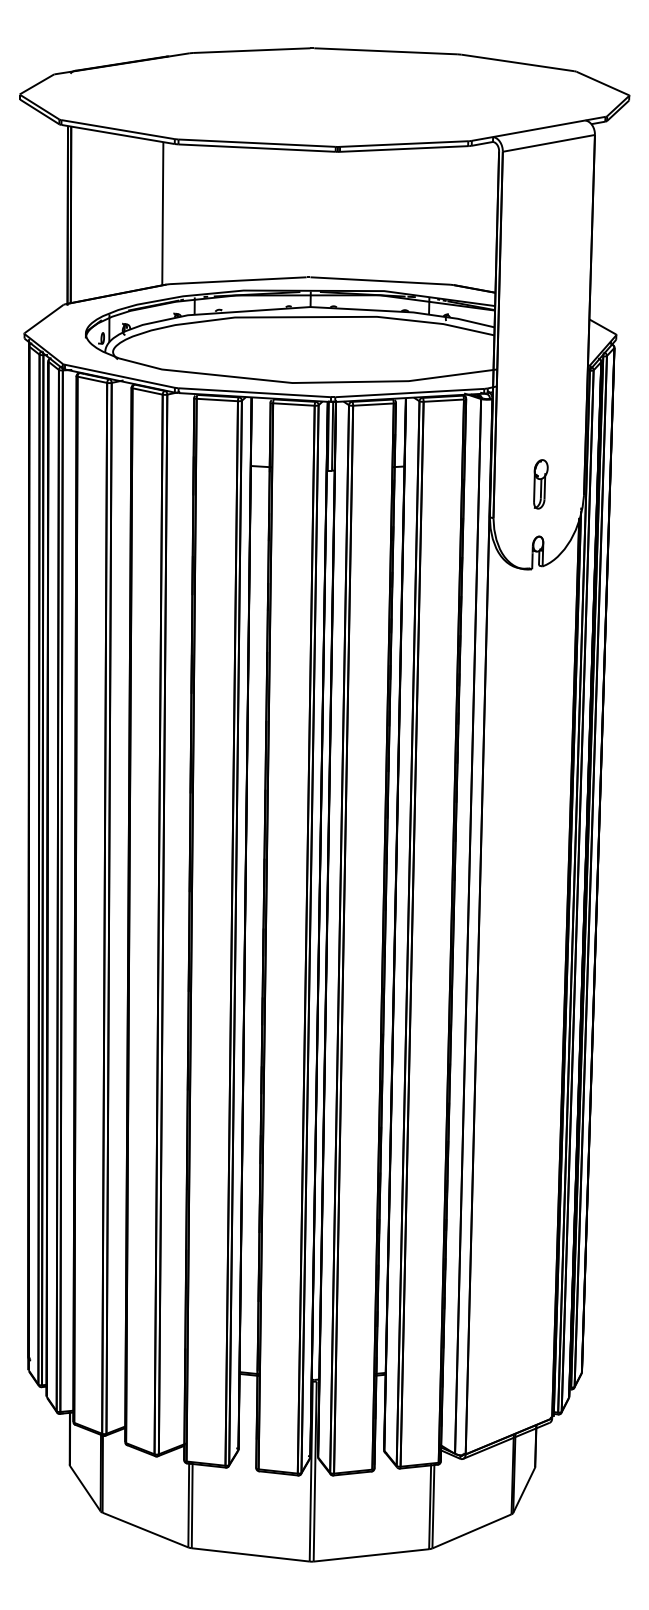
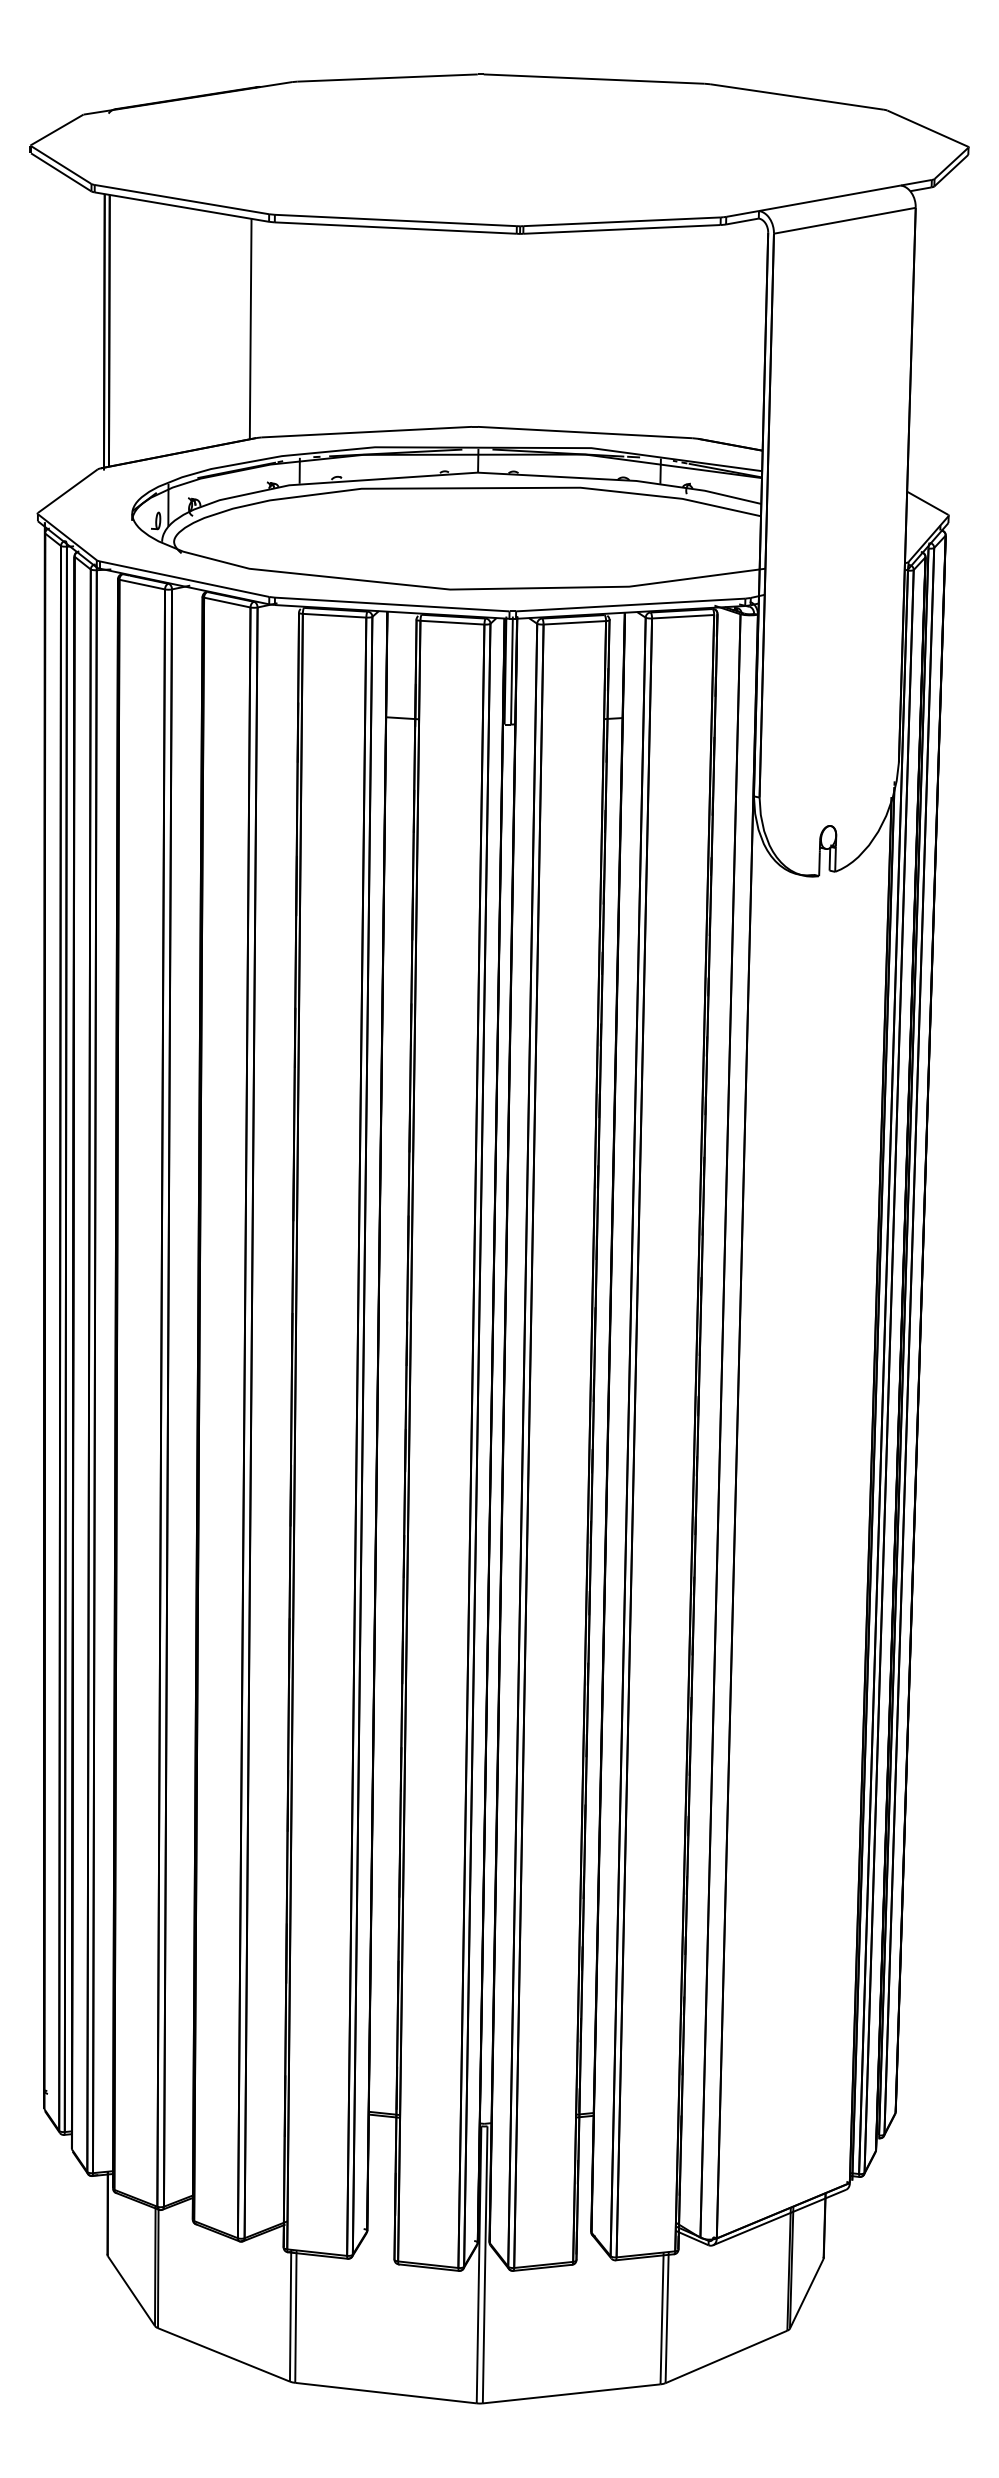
part: (540, 484) -> (831, 745), removed

